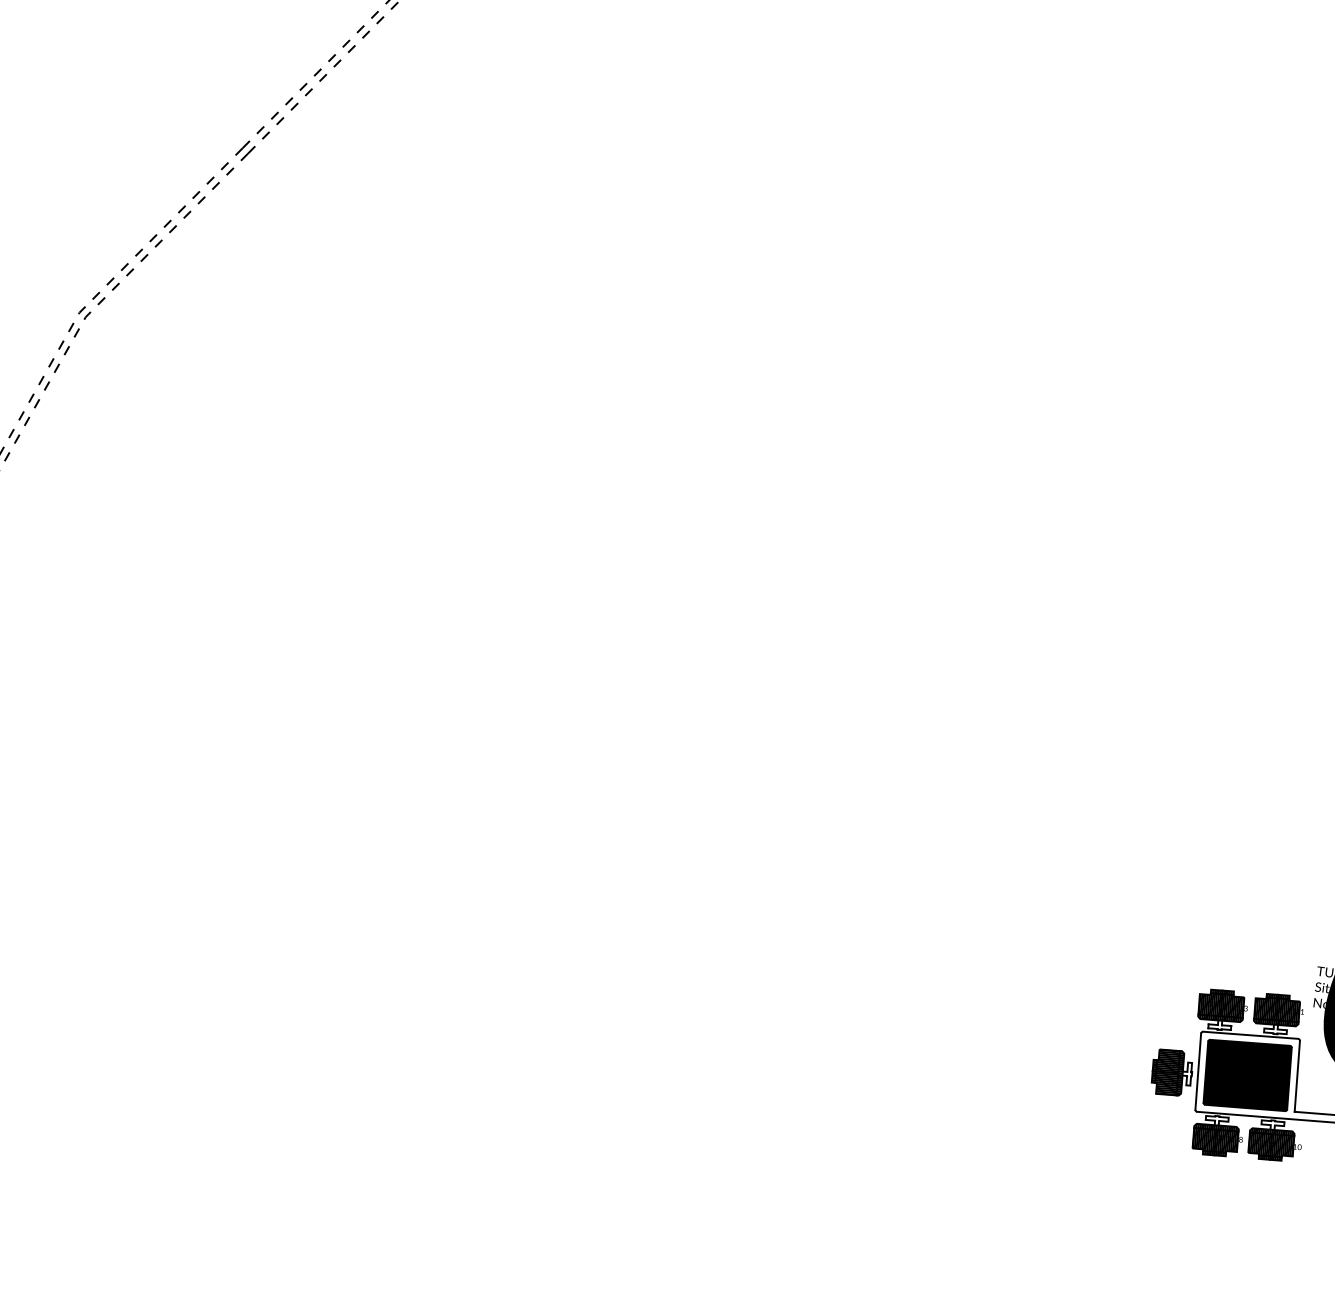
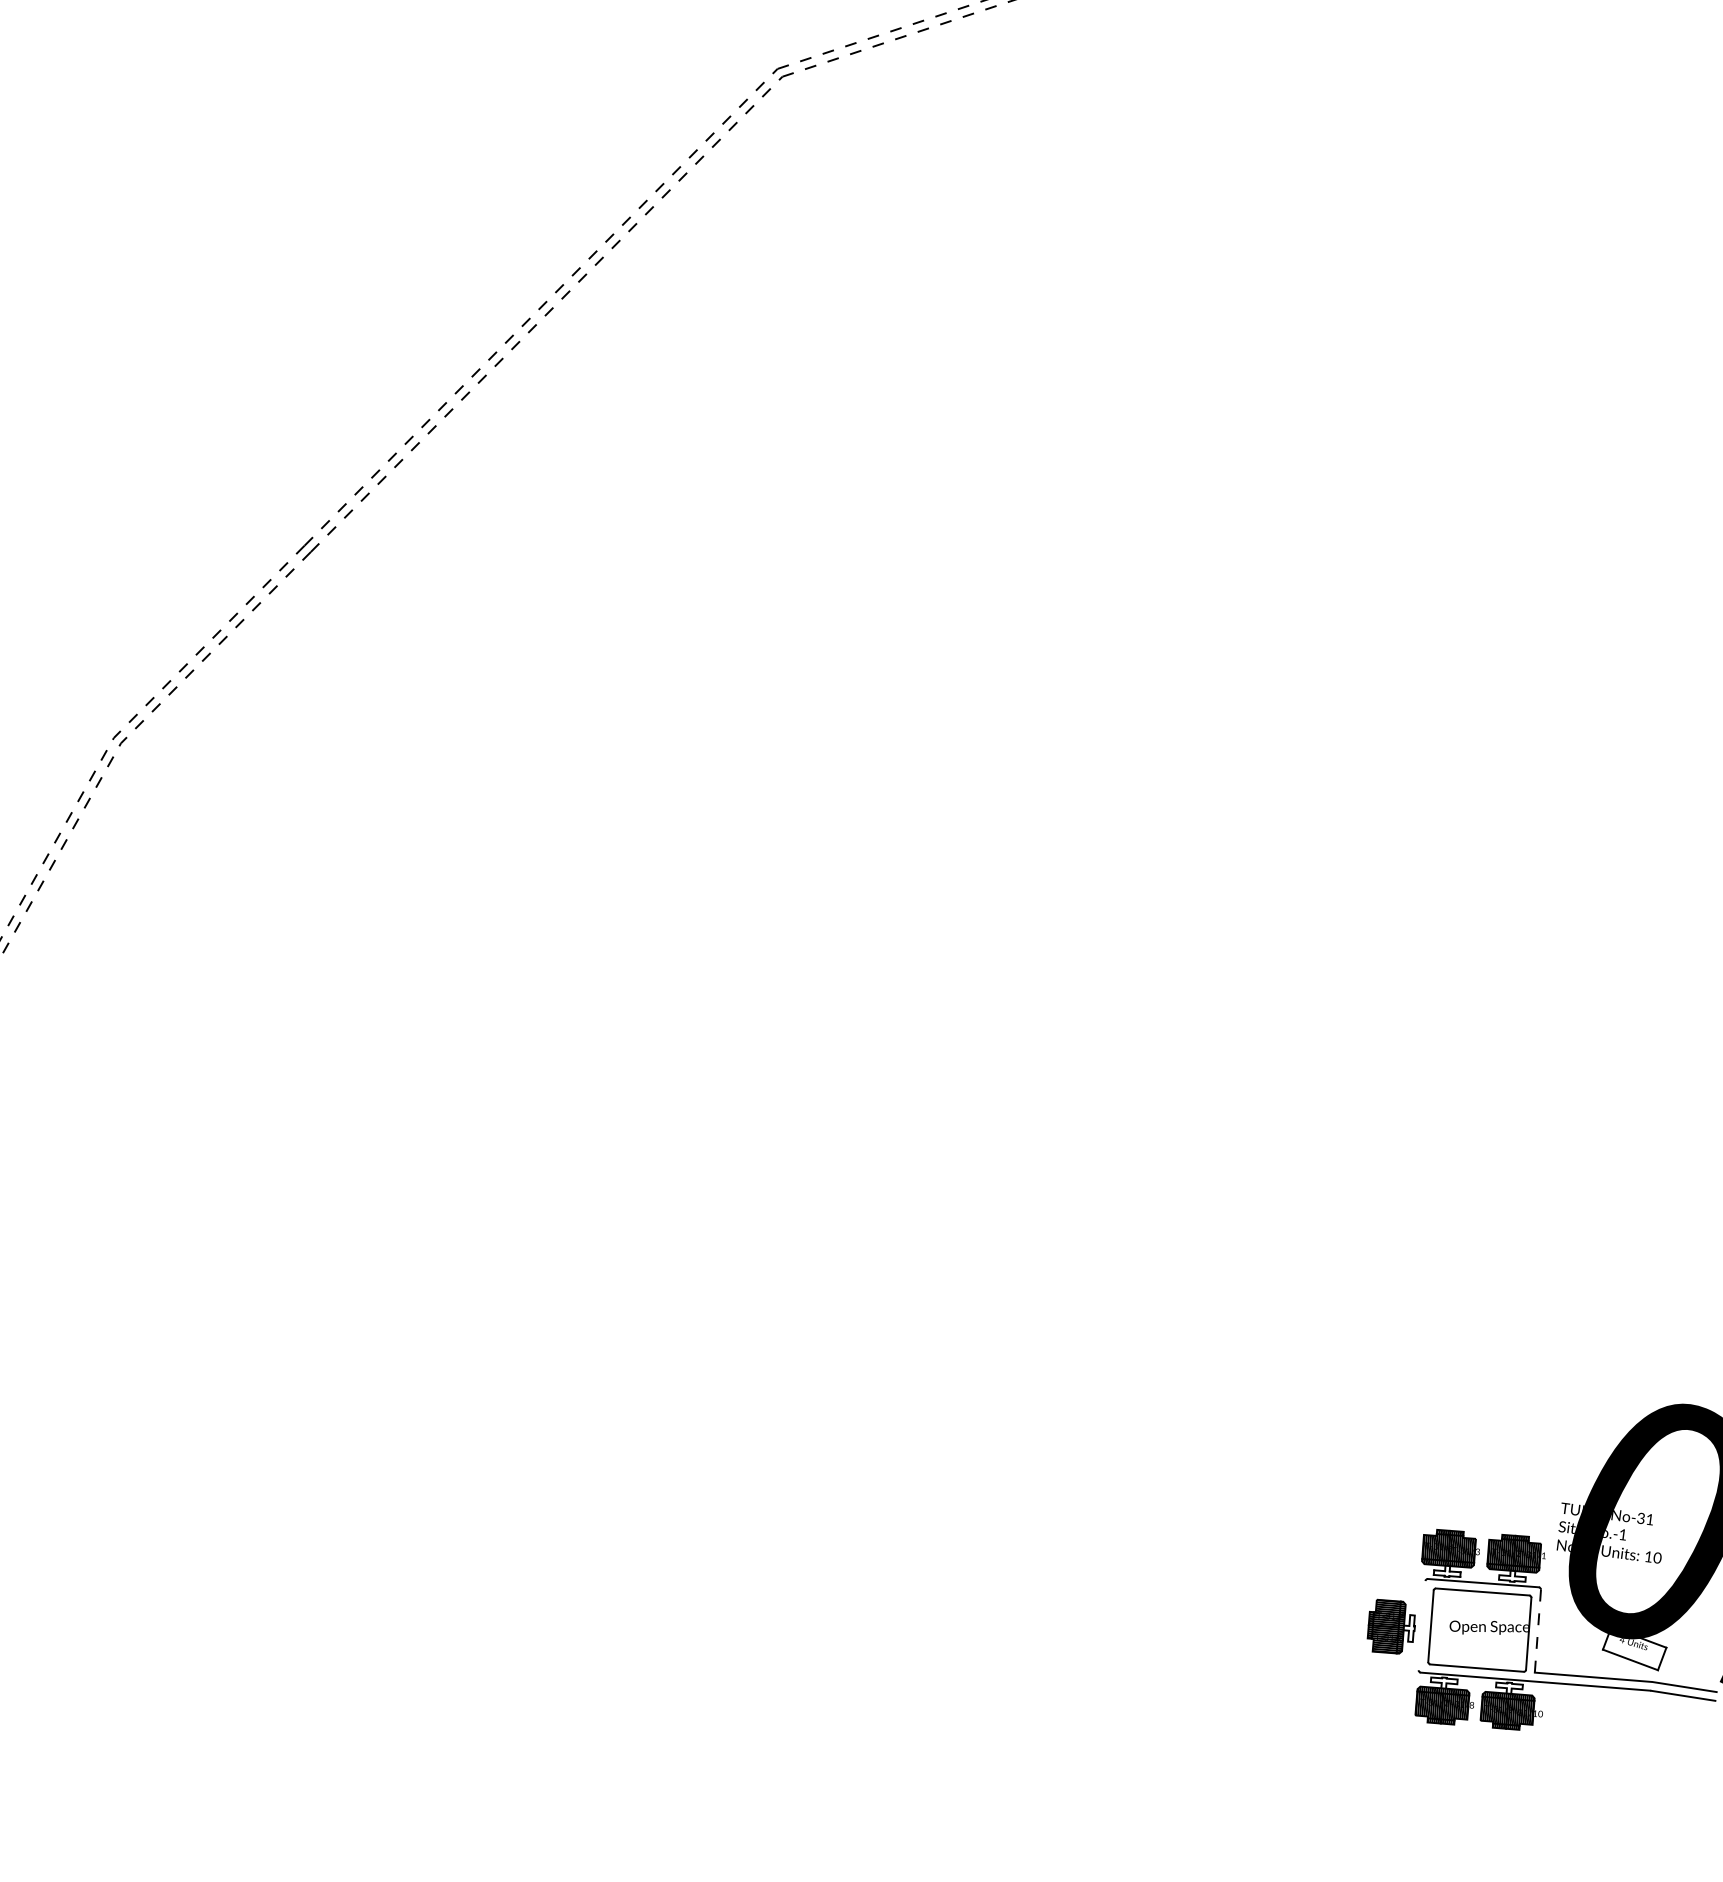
line: (1197, 1071) -> (1421, 1625), removed
fill: (1247, 1074) -> (1479, 1629), removed
line: (1296, 1076) -> (1537, 1631), solid -> dashed

